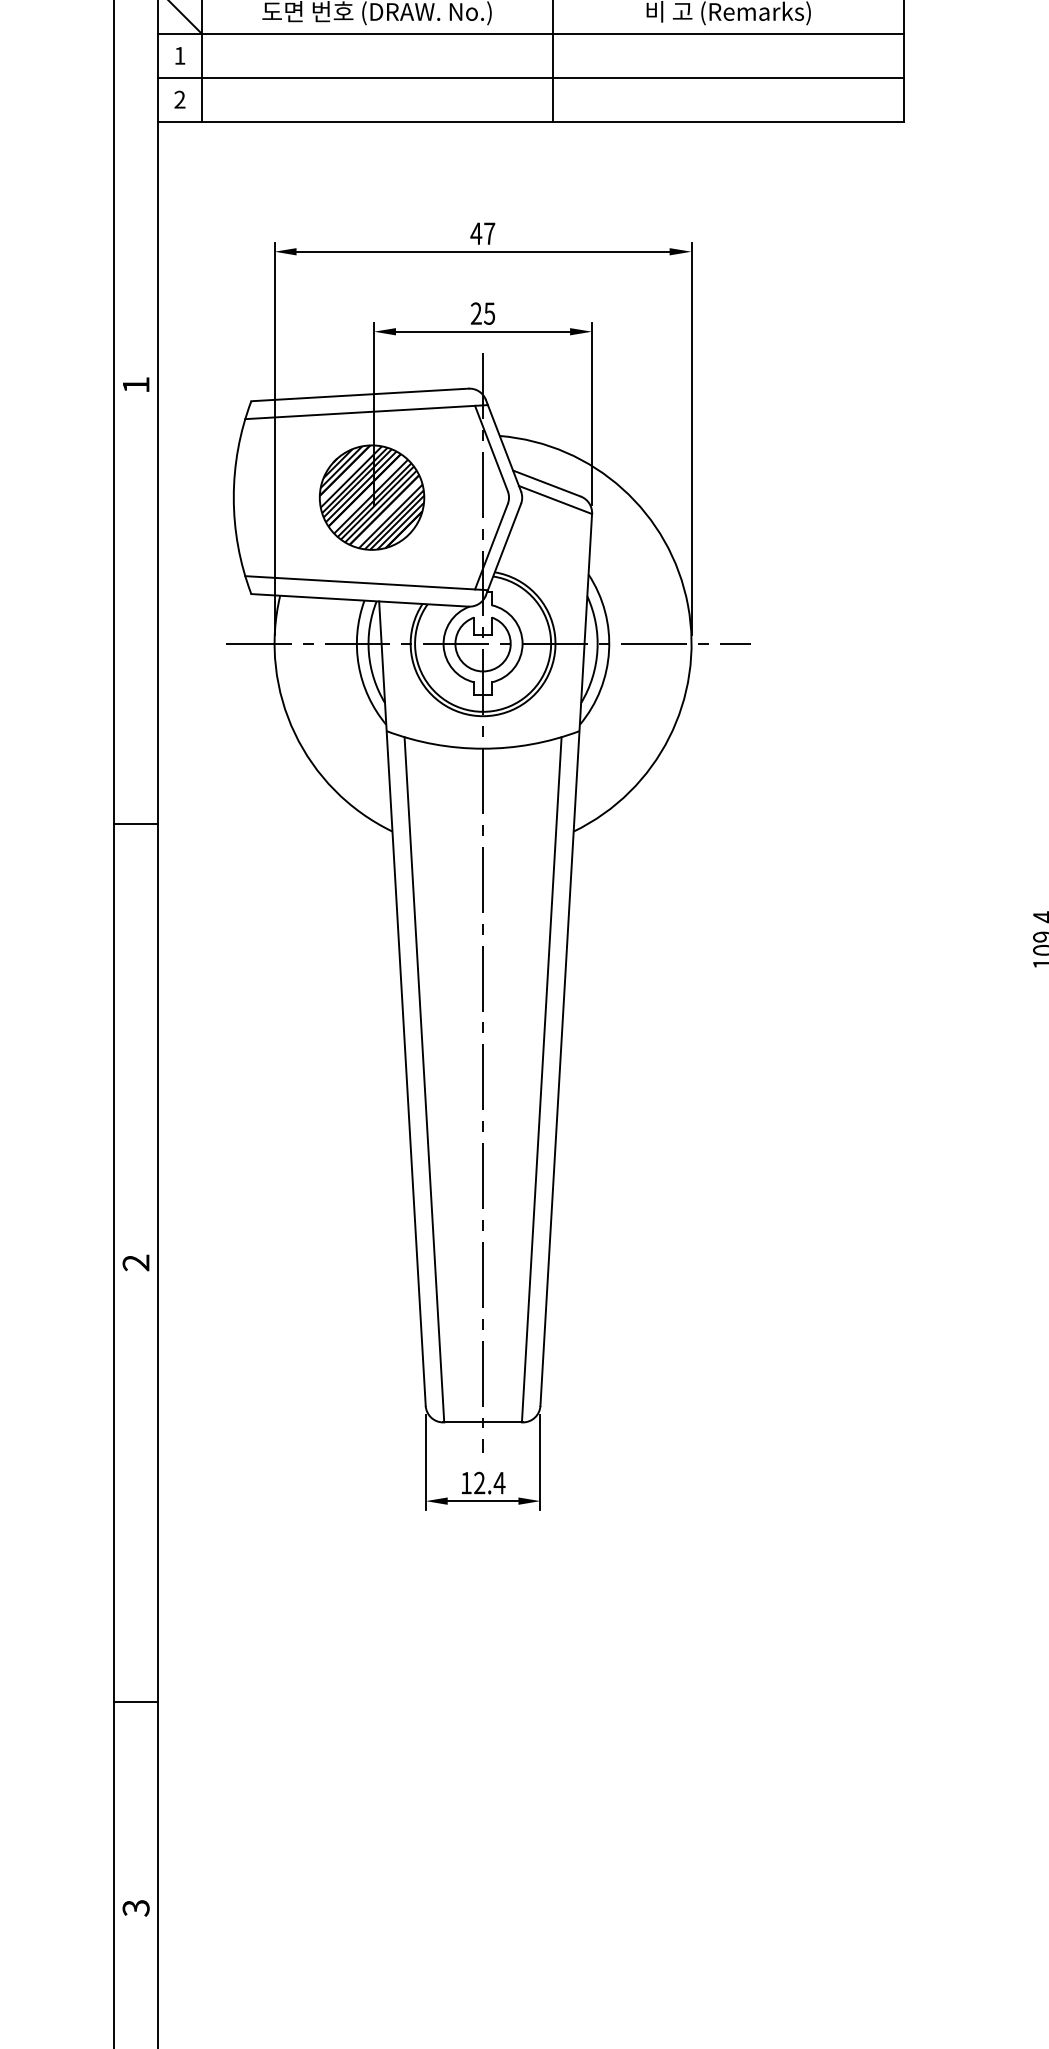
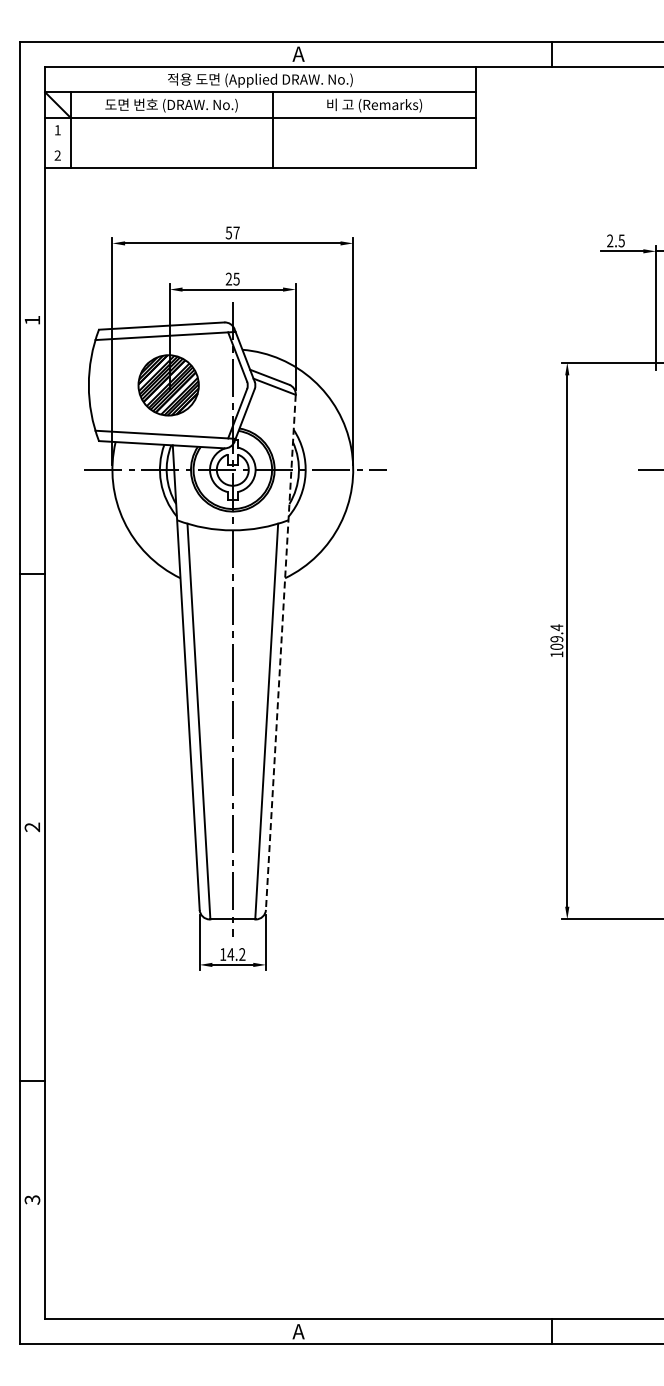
line: (531, 77) -> (260, 142), removed
text: (475, 232) -> (228, 232), 47 -> 57
line: (565, 960) -> (280, 652), solid -> dashed
text: (489, 1483) -> (236, 954), 12.4 -> 14.2

